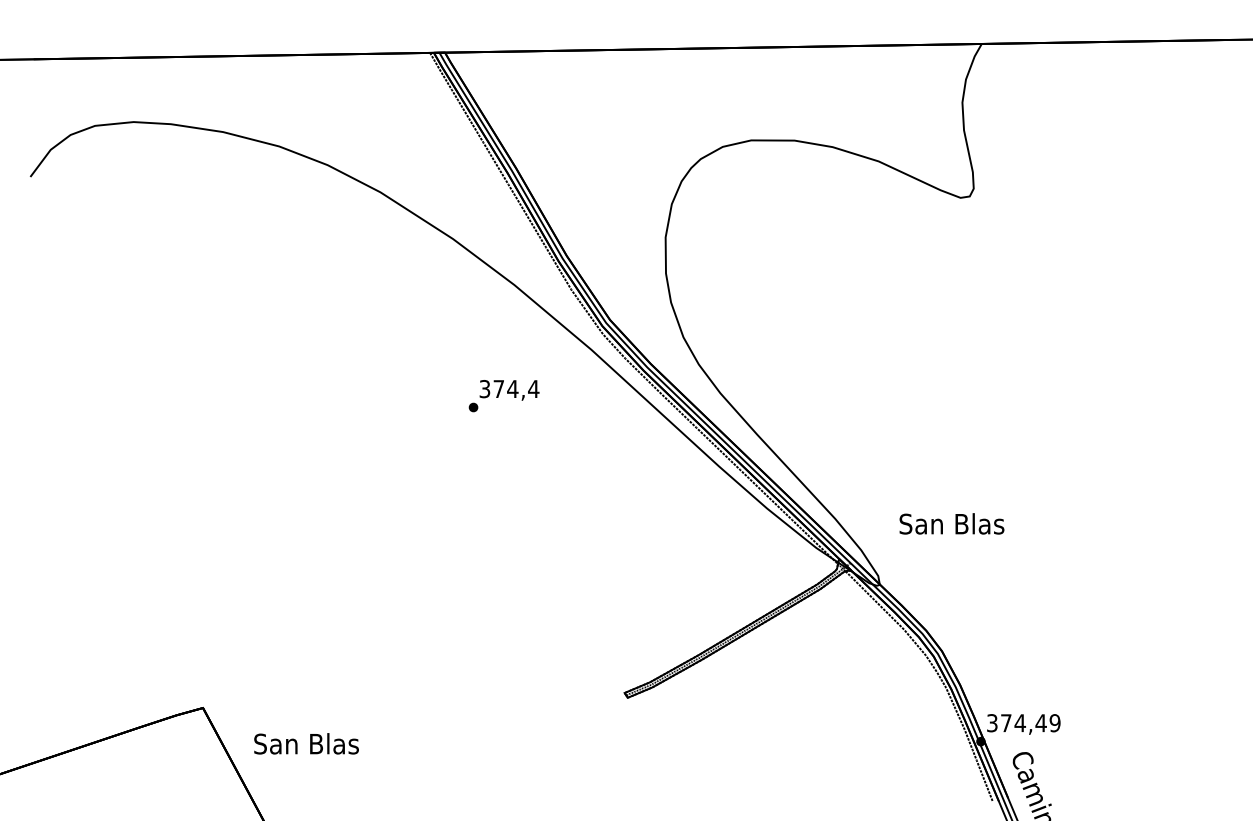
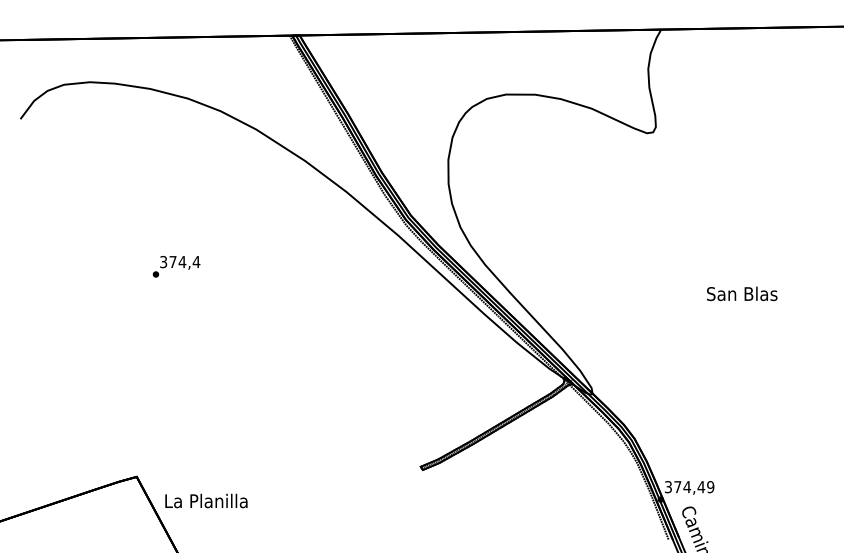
text: (504, 395) -> (176, 266), moved
text: (952, 523) -> (742, 293), moved
text: (306, 743) -> (206, 500), San Blas -> La Planilla

